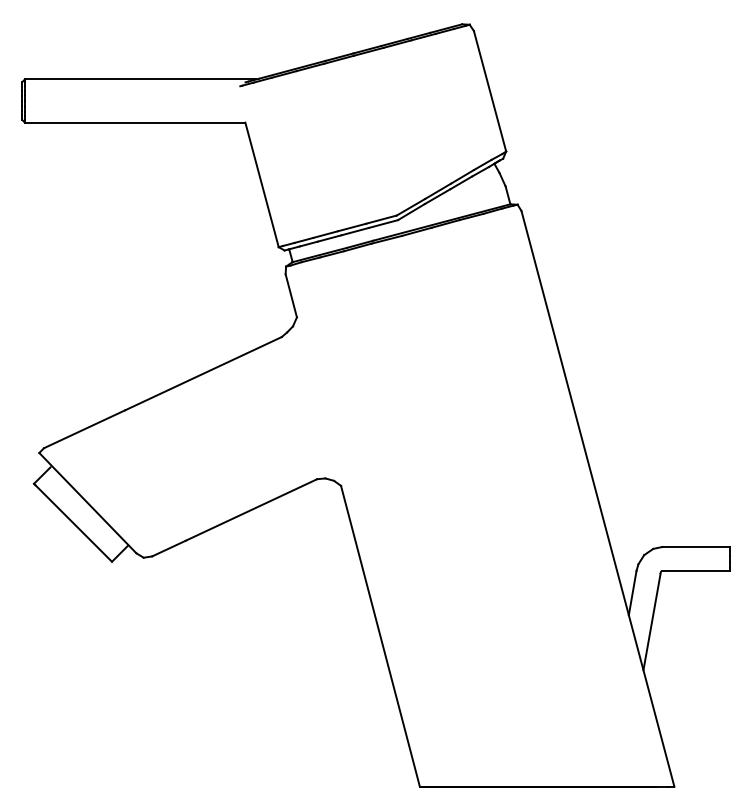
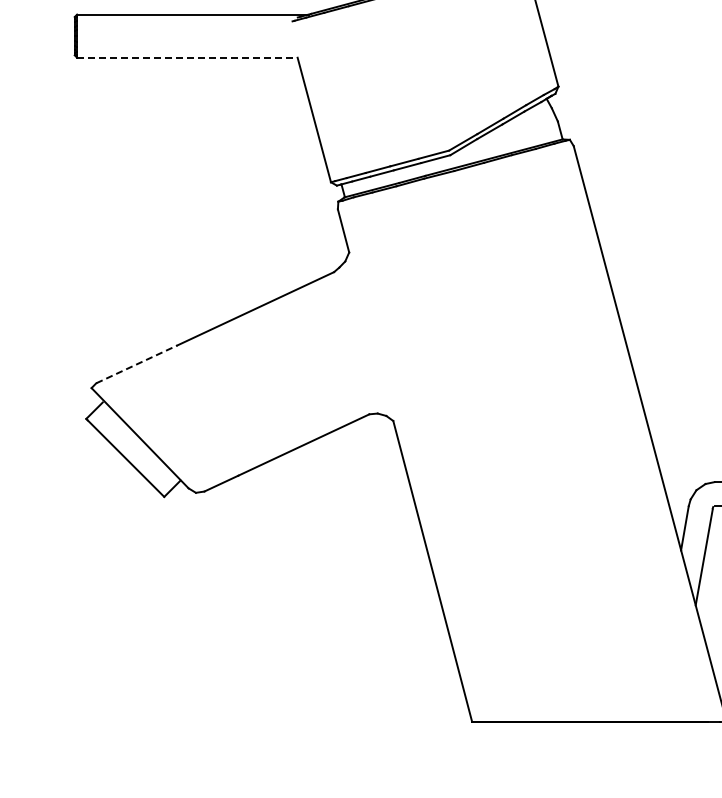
line: (135, 122) -> (187, 57), solid -> dashed
line: (84, 429) -> (136, 364), solid -> dashed

